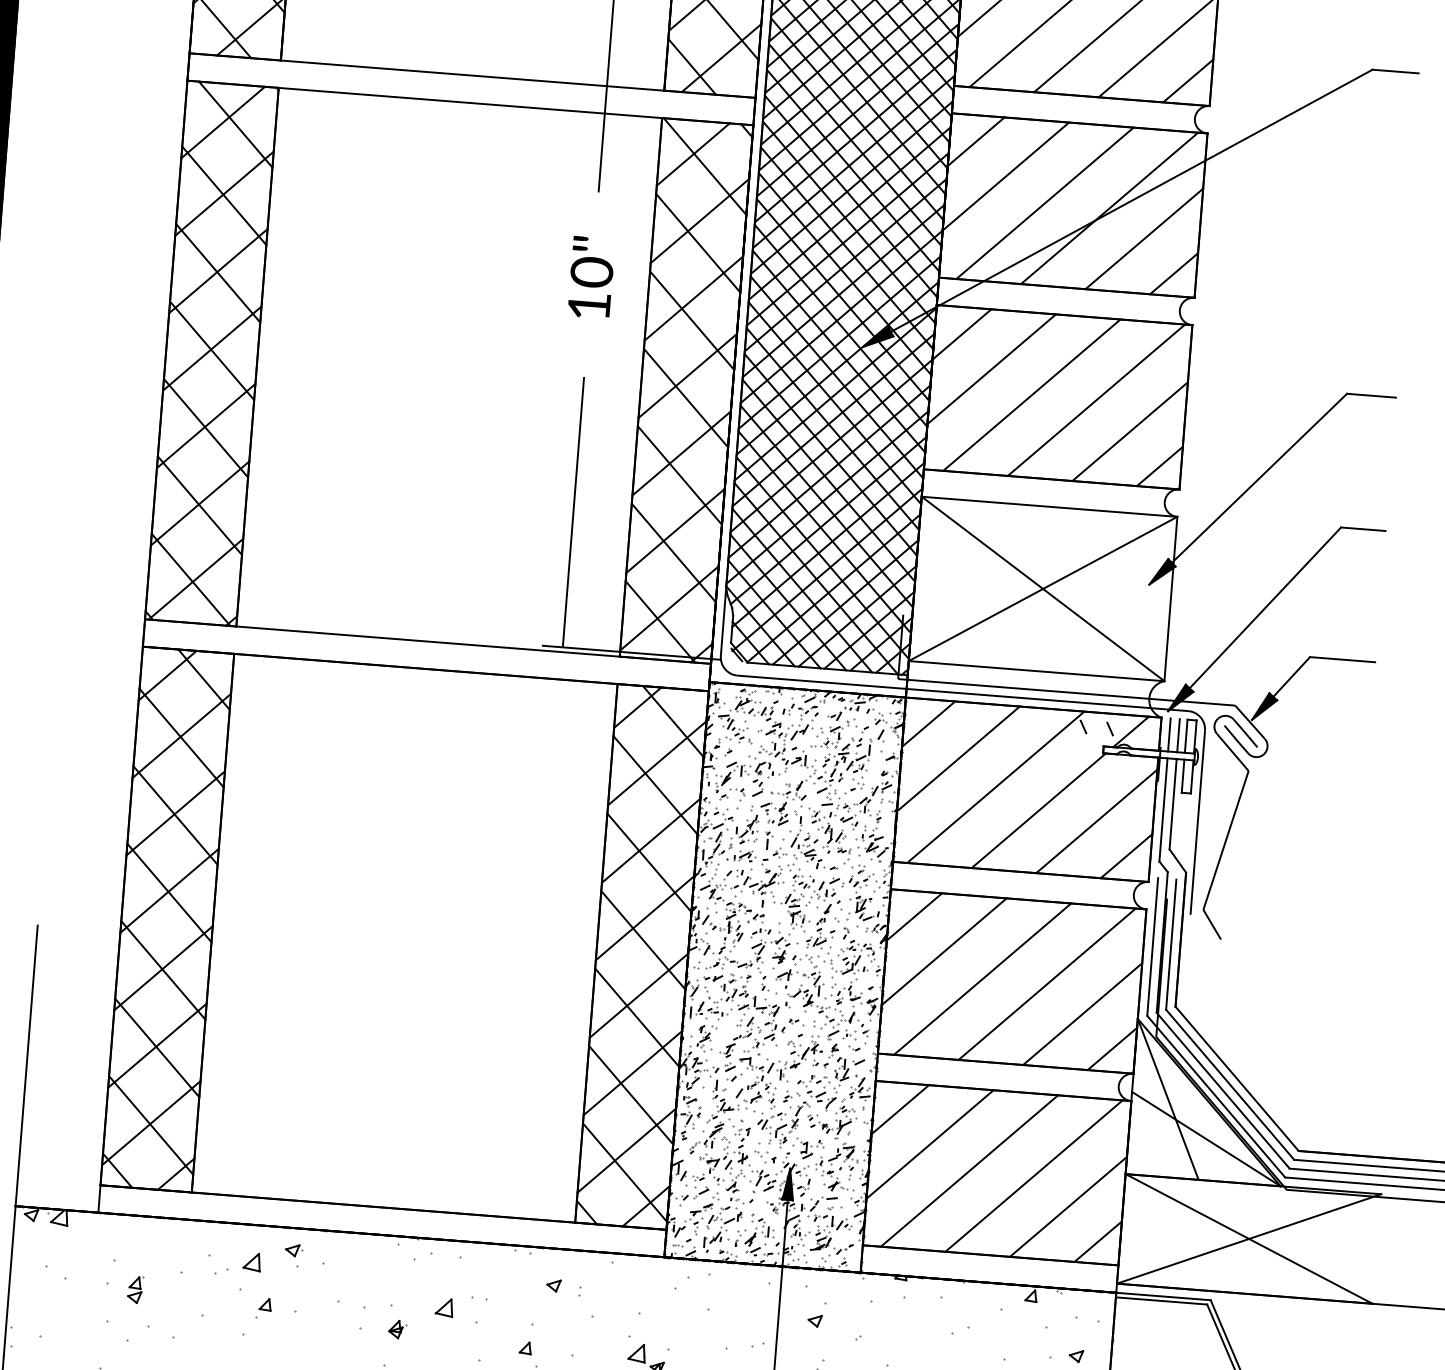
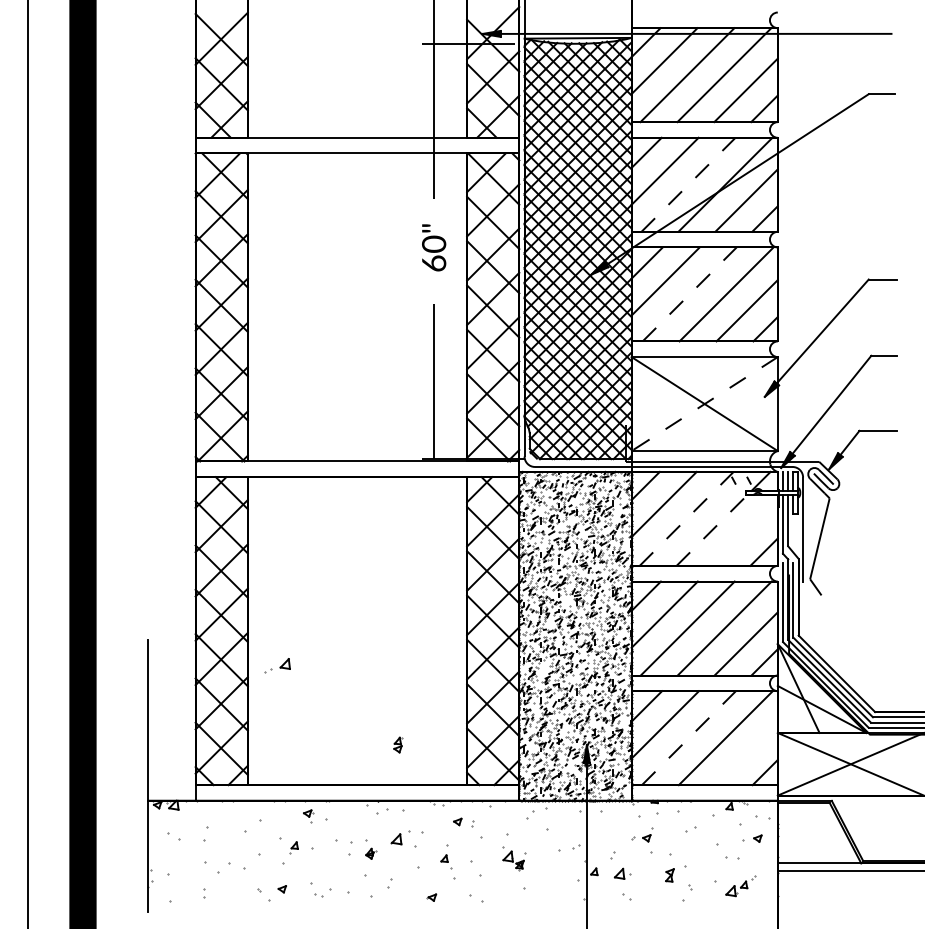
line: (1044, 202) -> (688, 184), solid -> dashed
text: (589, 305) -> (434, 263), 10" -> 60"
line: (1033, 395) -> (690, 294), solid -> dashed
line: (1042, 589) -> (704, 404), solid -> dashed
line: (997, 786) -> (687, 518), solid -> dashed
line: (1039, 809) -> (712, 529), solid -> dashed
line: (1096, 820) -> (745, 533), removed
line: (970, 1169) -> (689, 737), solid -> dashed
line: (1067, 1207) -> (746, 754), removed
part: (238, 1263) -> (277, 665), moved
part: (136, 1288) -> (398, 744), moved
part: (480, 1298) -> (416, 832), size x1.6
part: (816, 1314) -> (647, 834), moved

